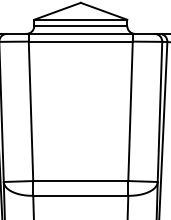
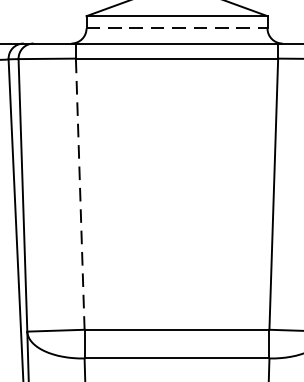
line: (80, 26) -> (176, 29), solid -> dashed
line: (31, 111) -> (81, 194), solid -> dashed

